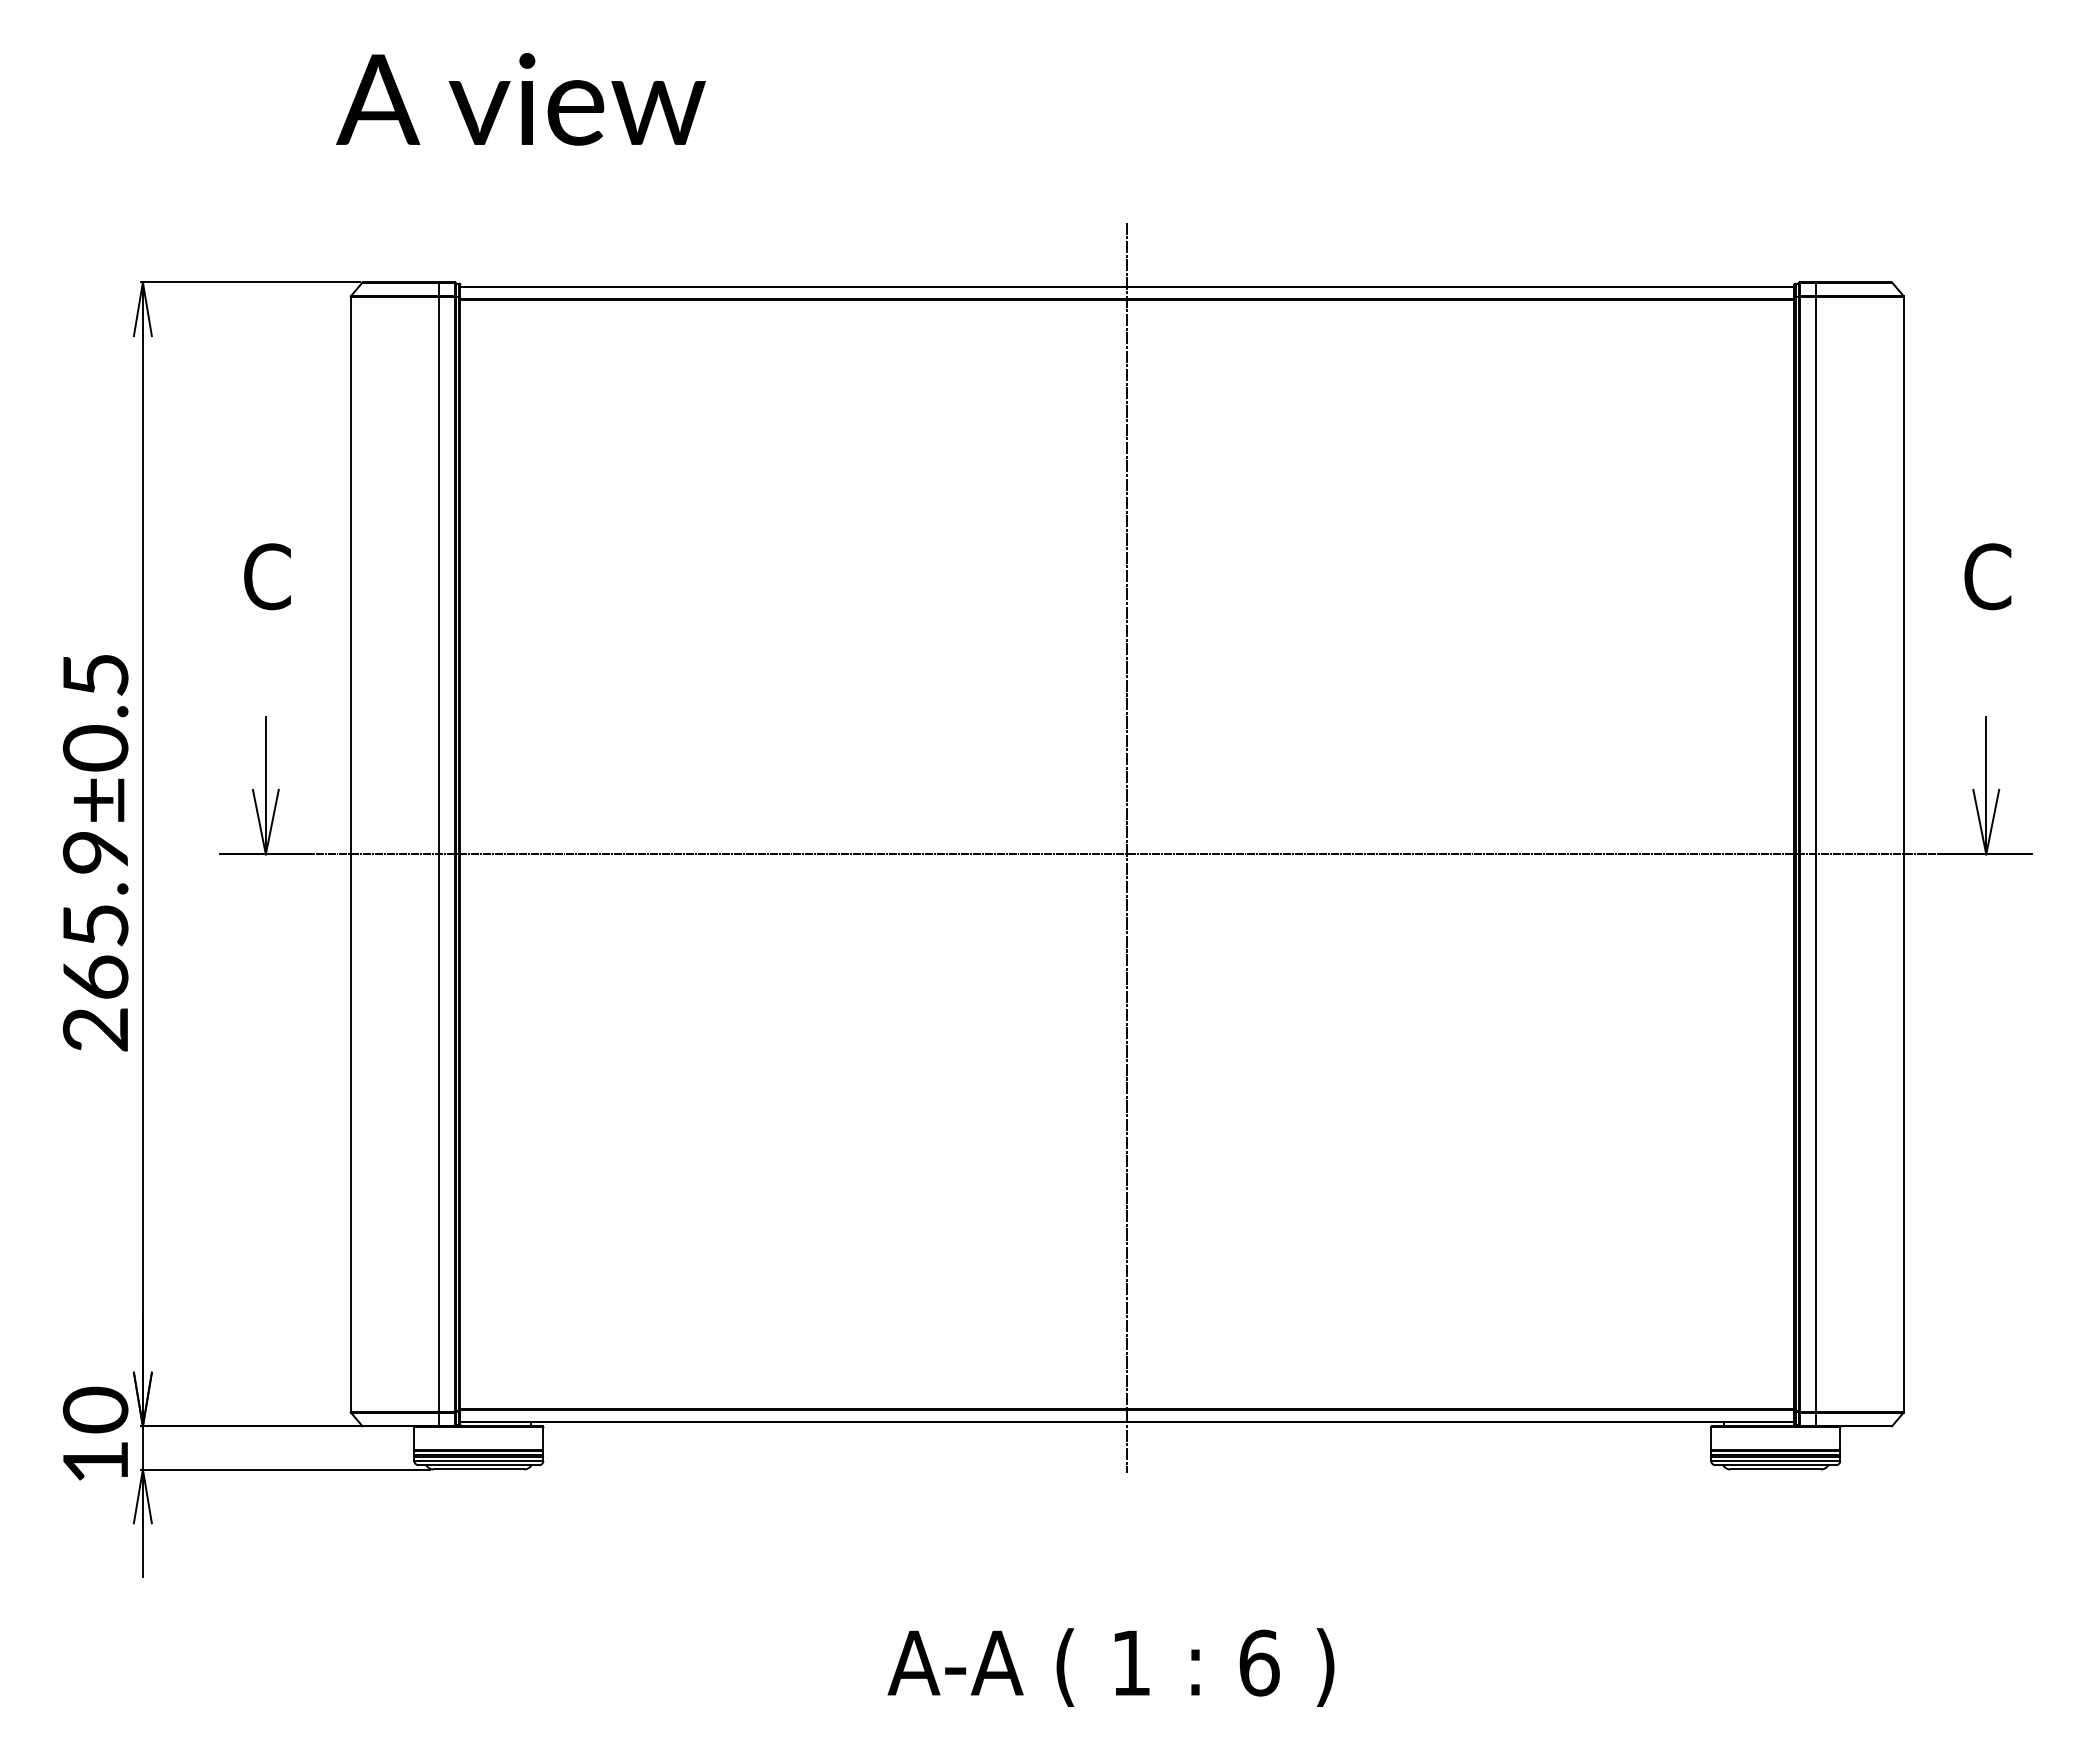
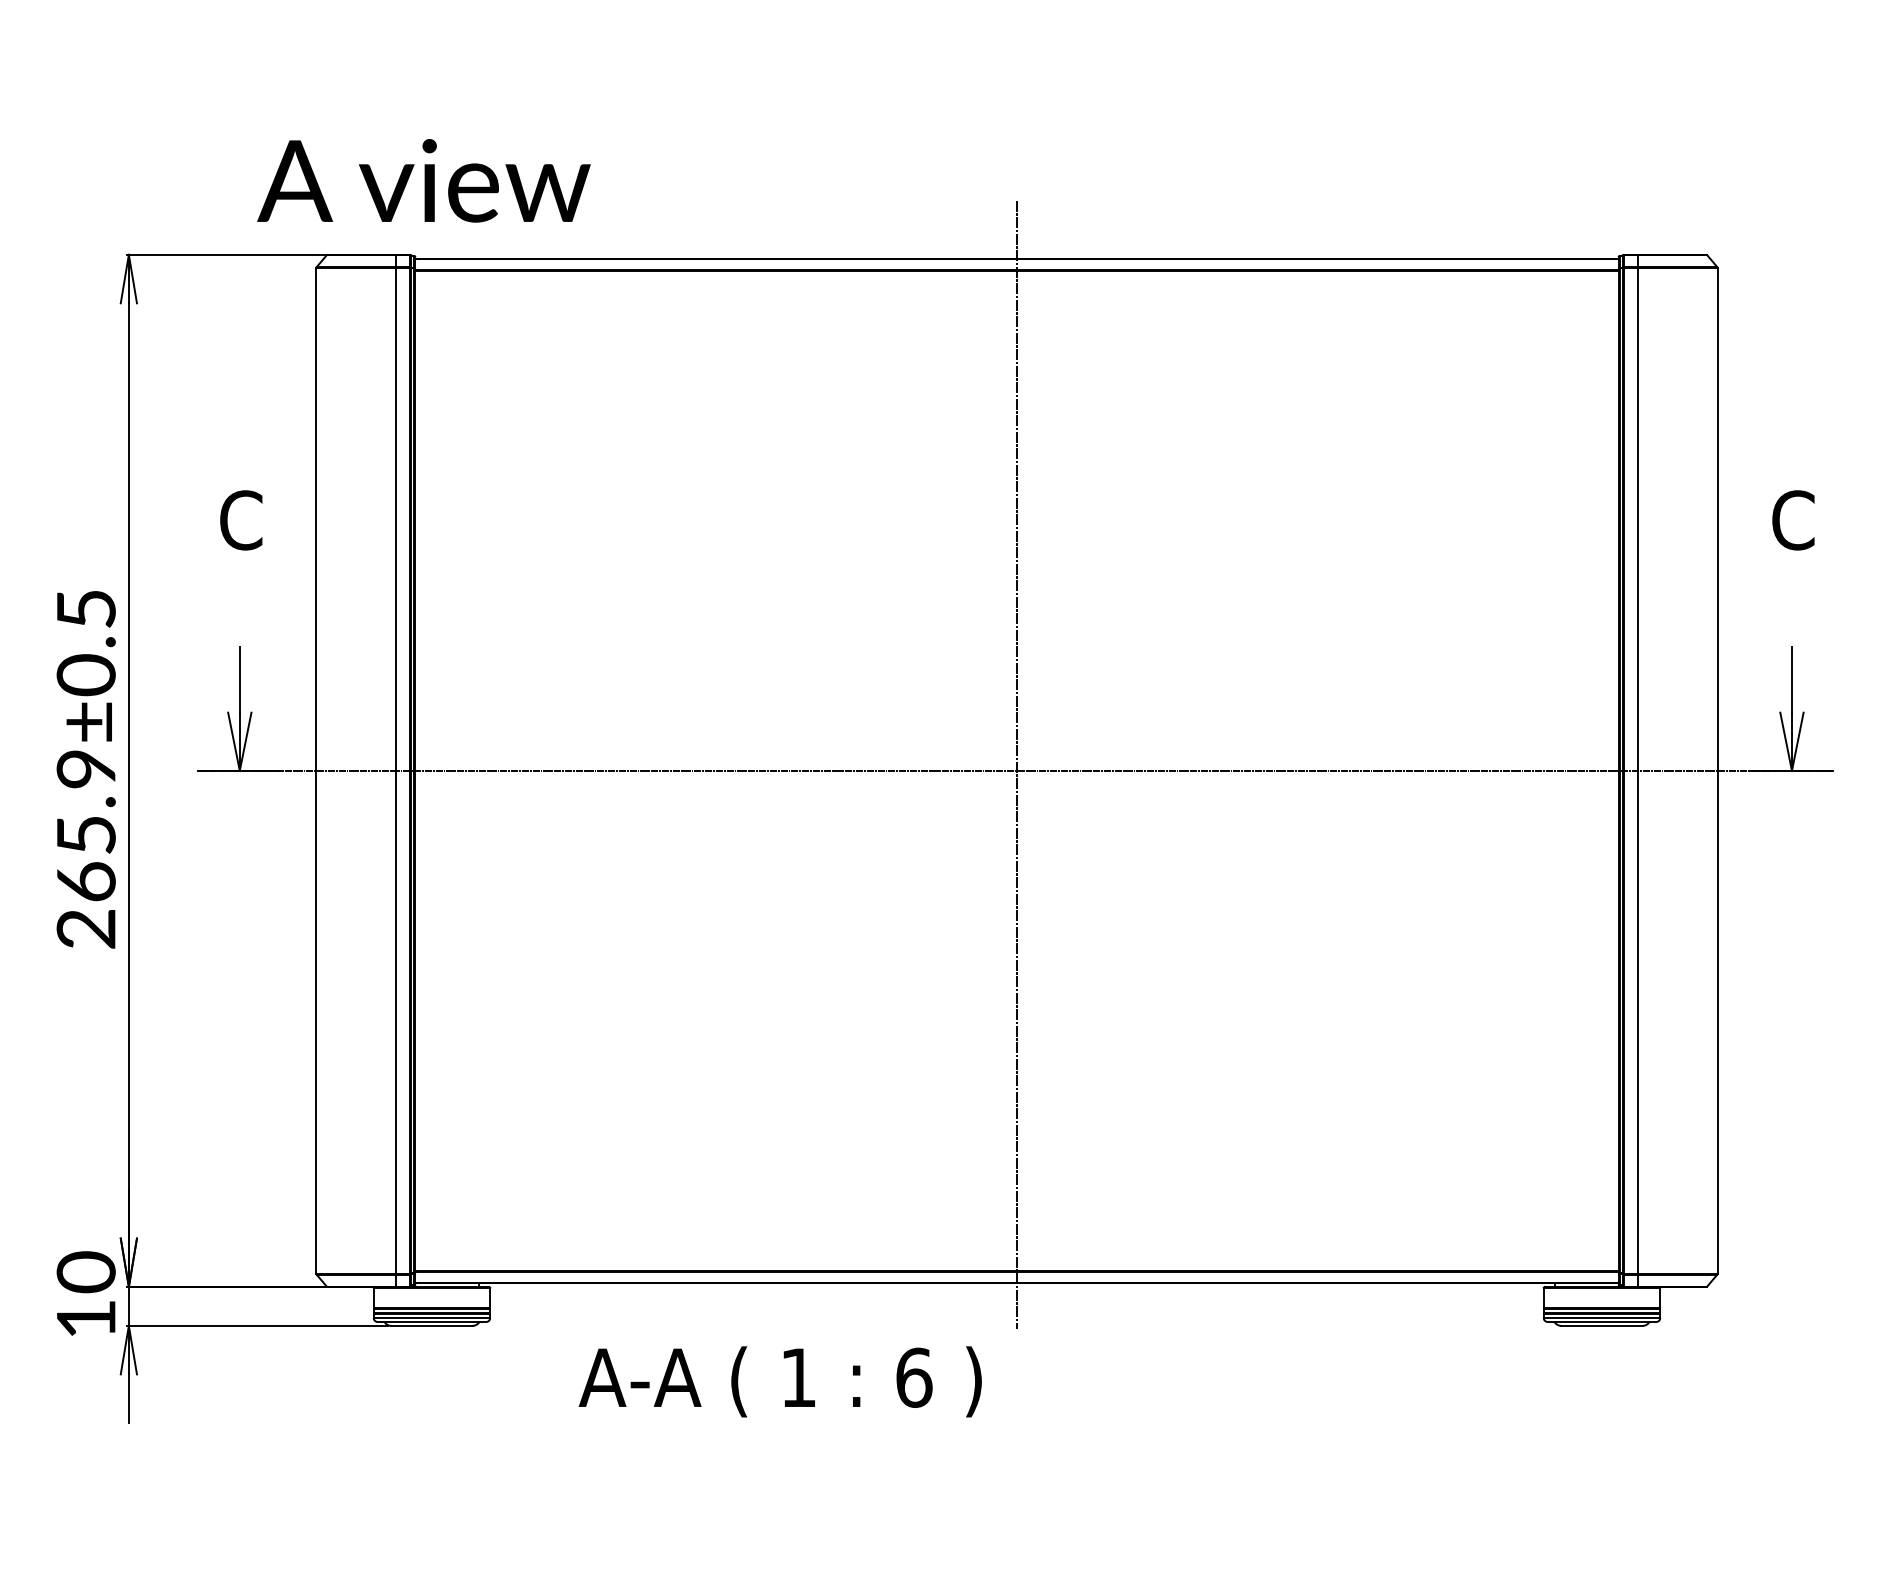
text: (520, 99) -> (423, 180), moved
text: (1110, 1667) -> (779, 1381), moved

